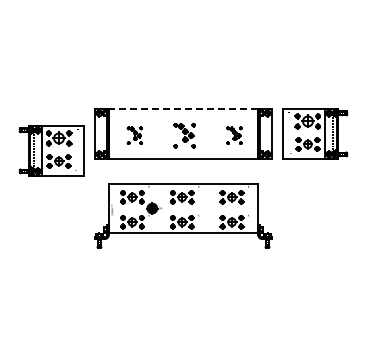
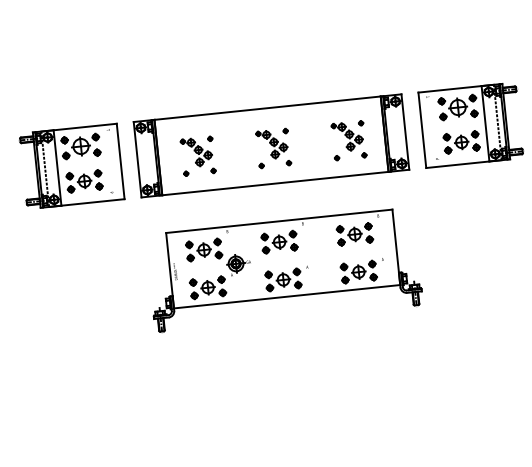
line: (183, 108) -> (267, 107), dashed -> solid
part: (134, 135) -> (197, 156), size x1.43
part: (234, 135) -> (349, 140), size x1.43
part: (51, 150) -> (71, 165), moved

